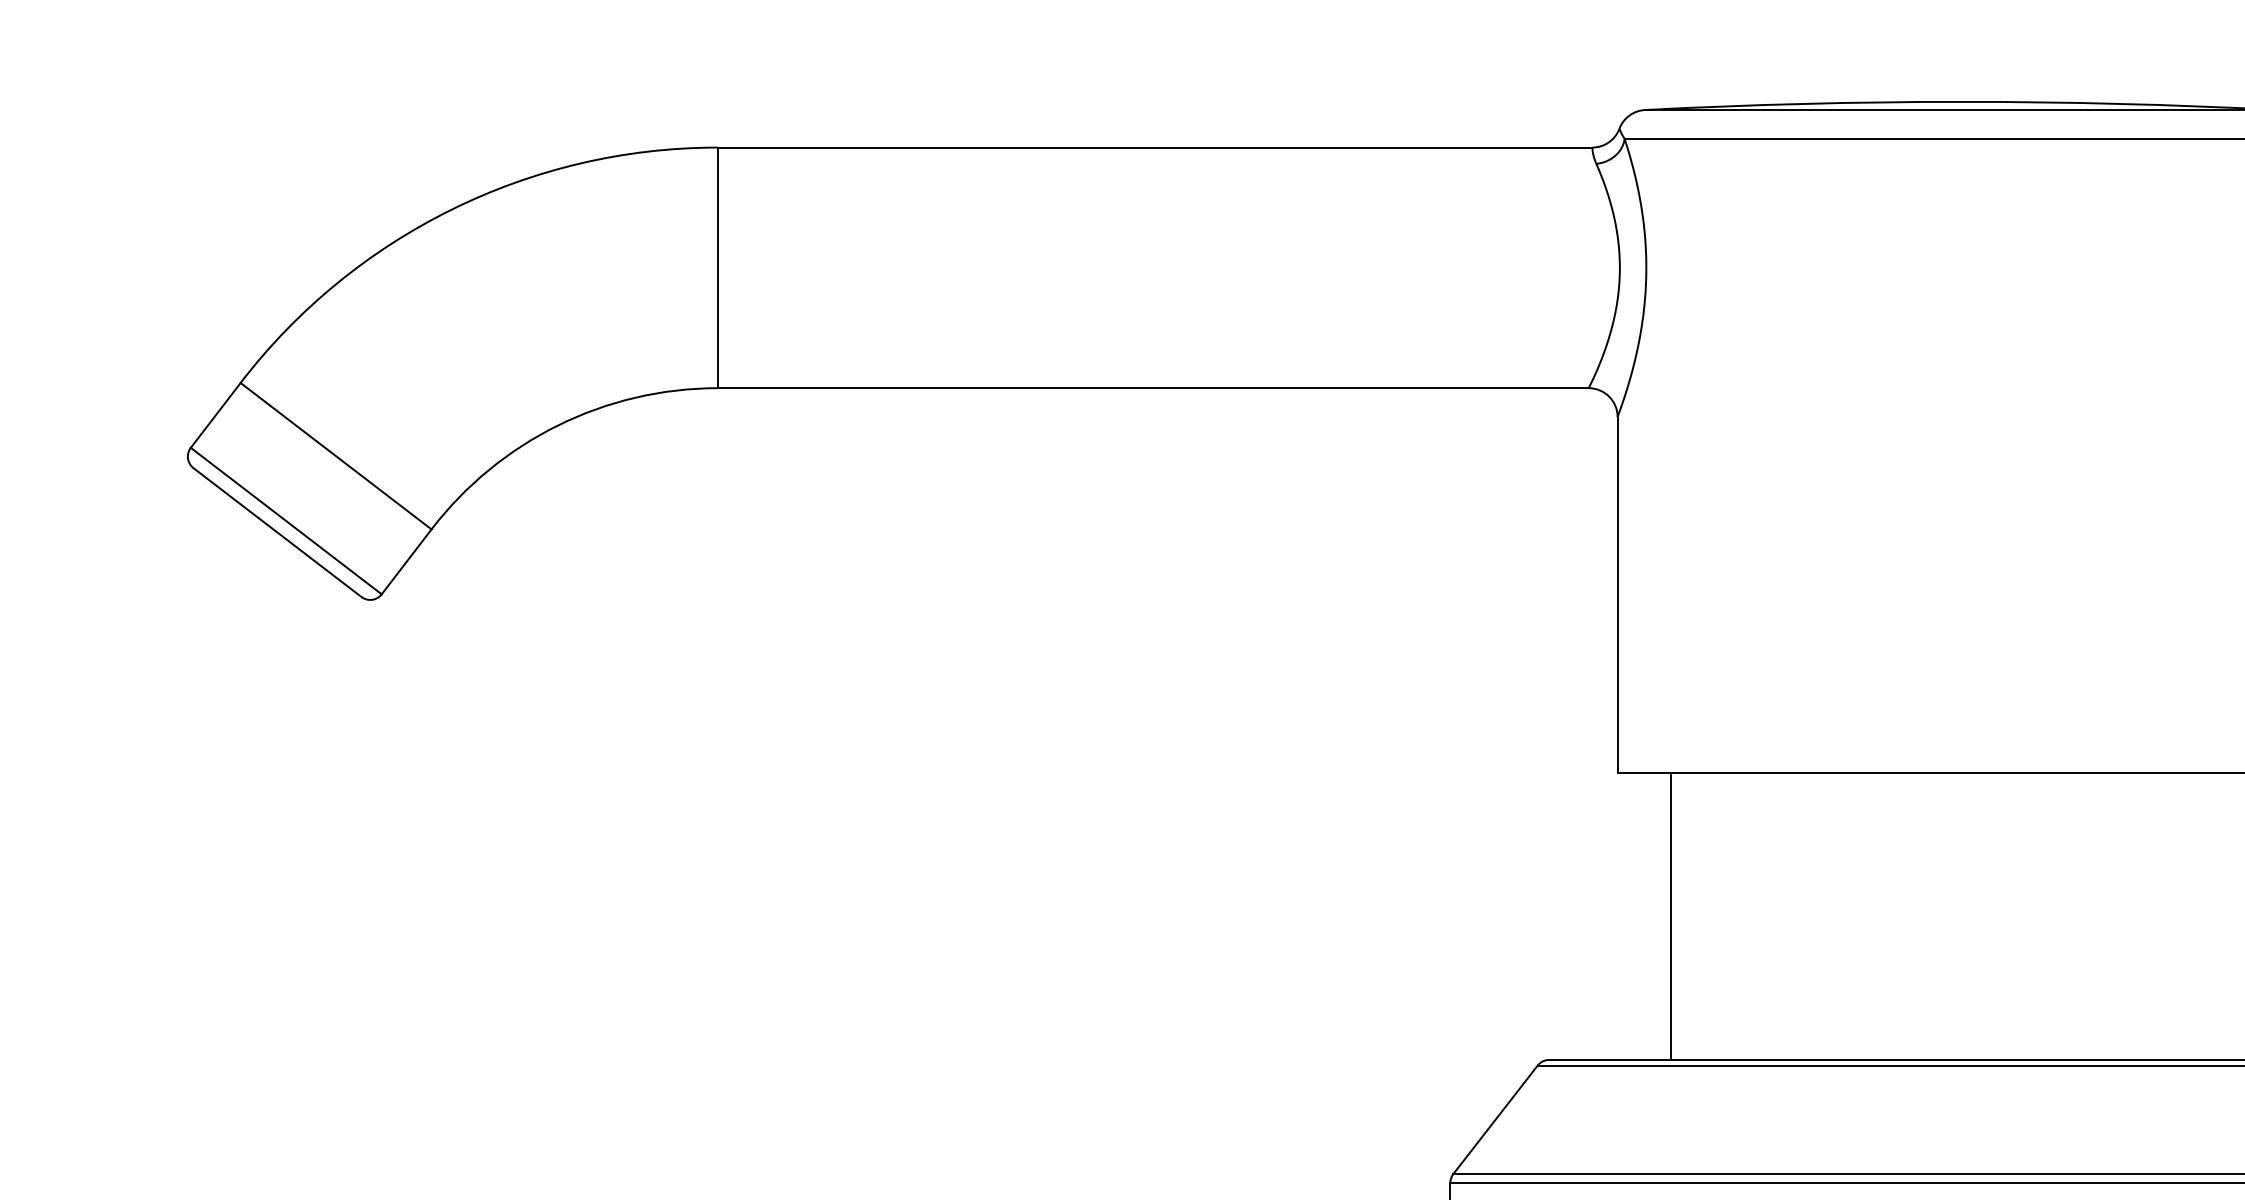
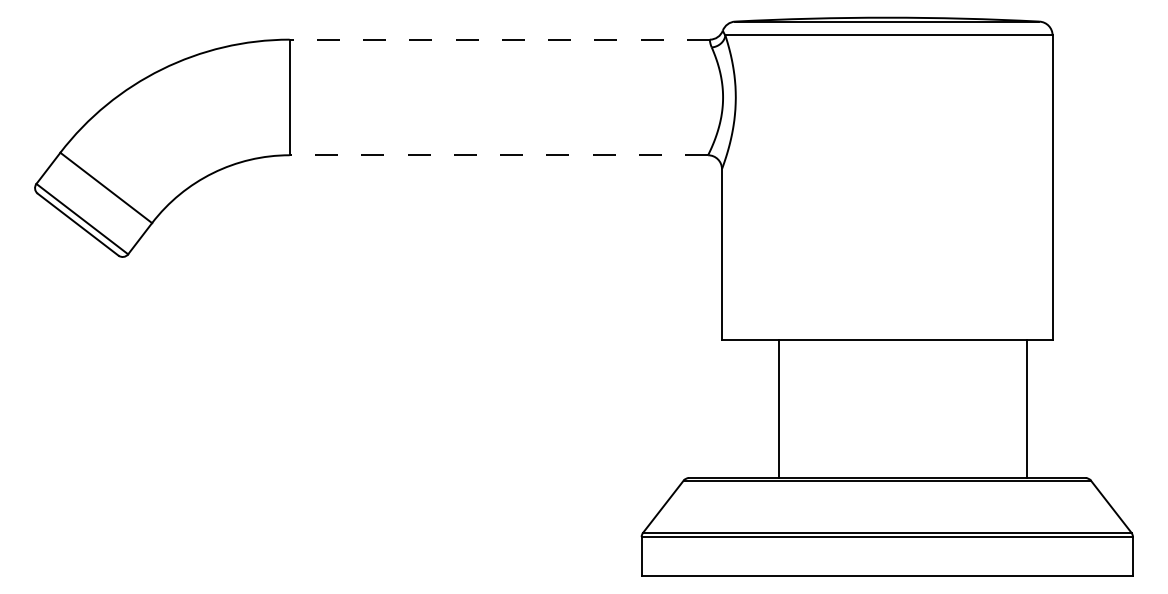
line: (1154, 147) -> (499, 39), solid -> dashed
line: (1152, 388) -> (498, 155), solid -> dashed
line: (1670, 917) -> (779, 409), moved

